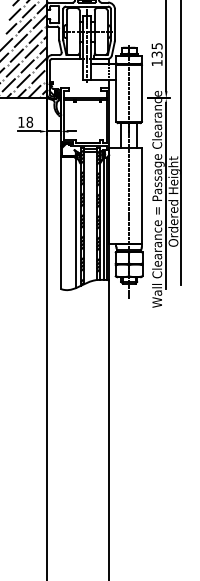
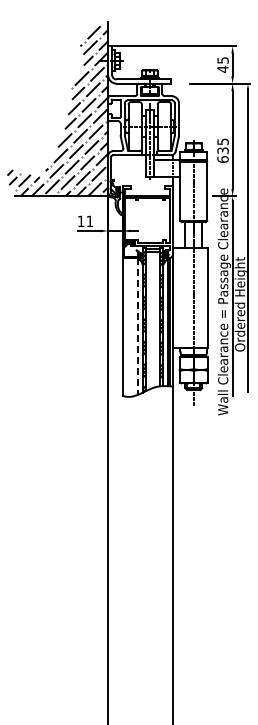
text: (156, 63) -> (222, 159), 135 -> 635
text: (29, 122) -> (89, 221), 18 -> 11
line: (75, 223) -> (137, 327), solid -> dashed

